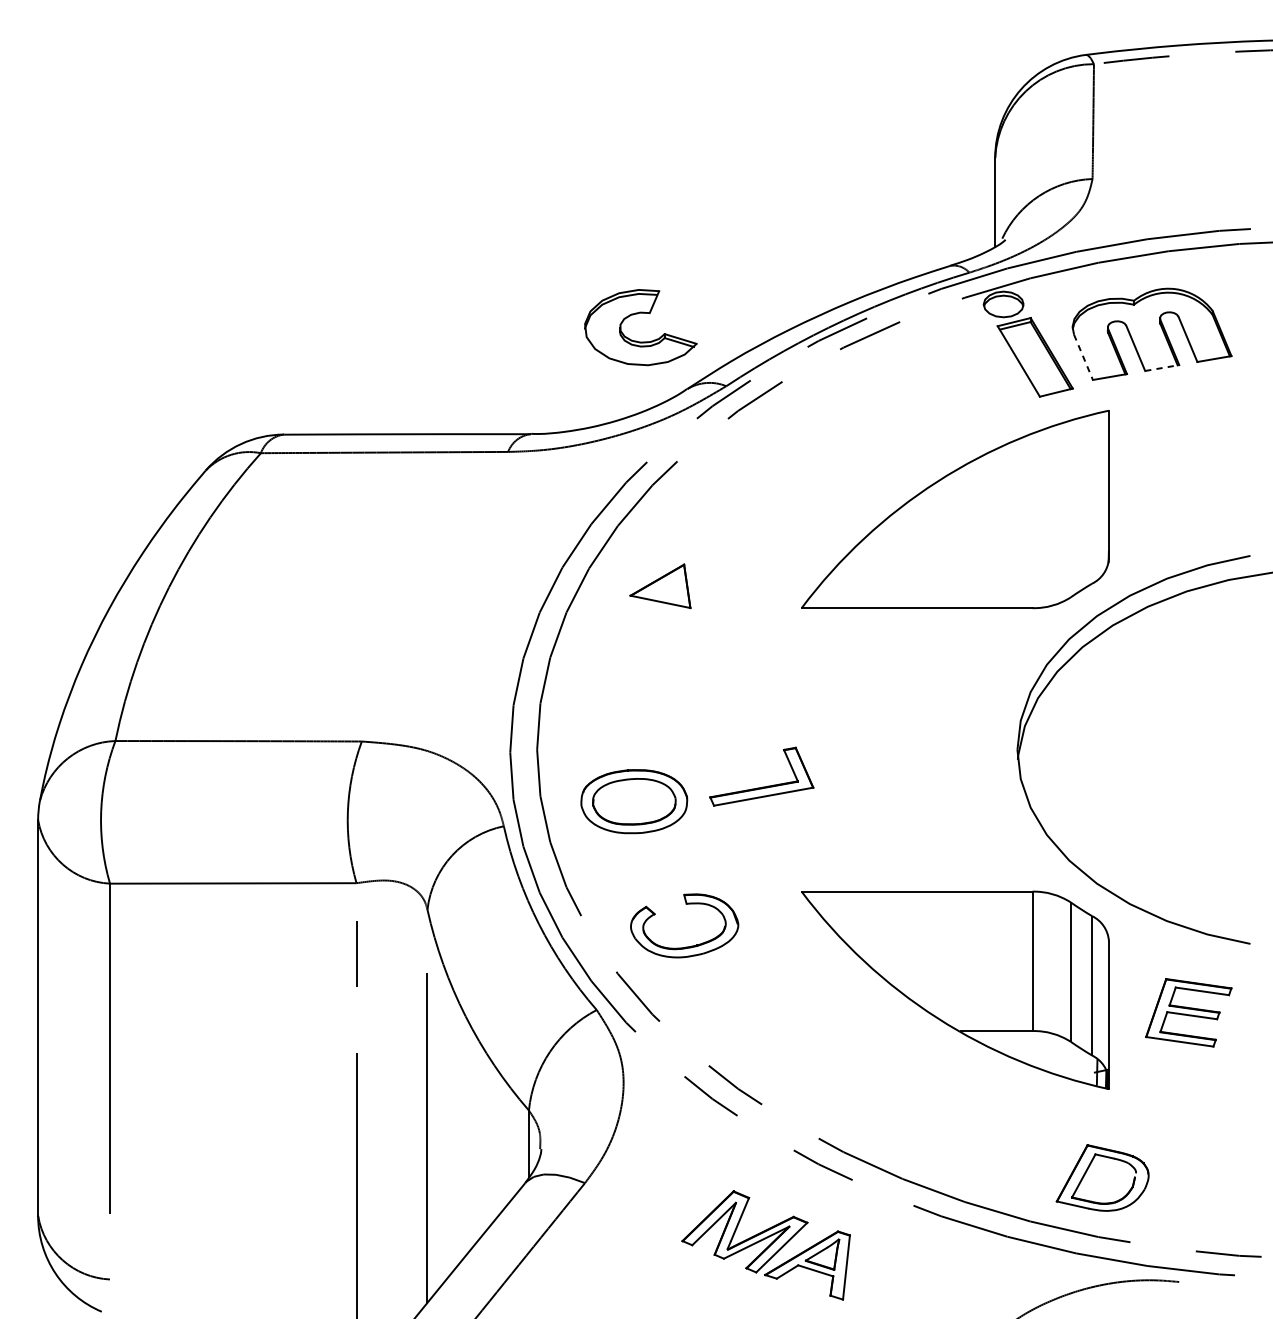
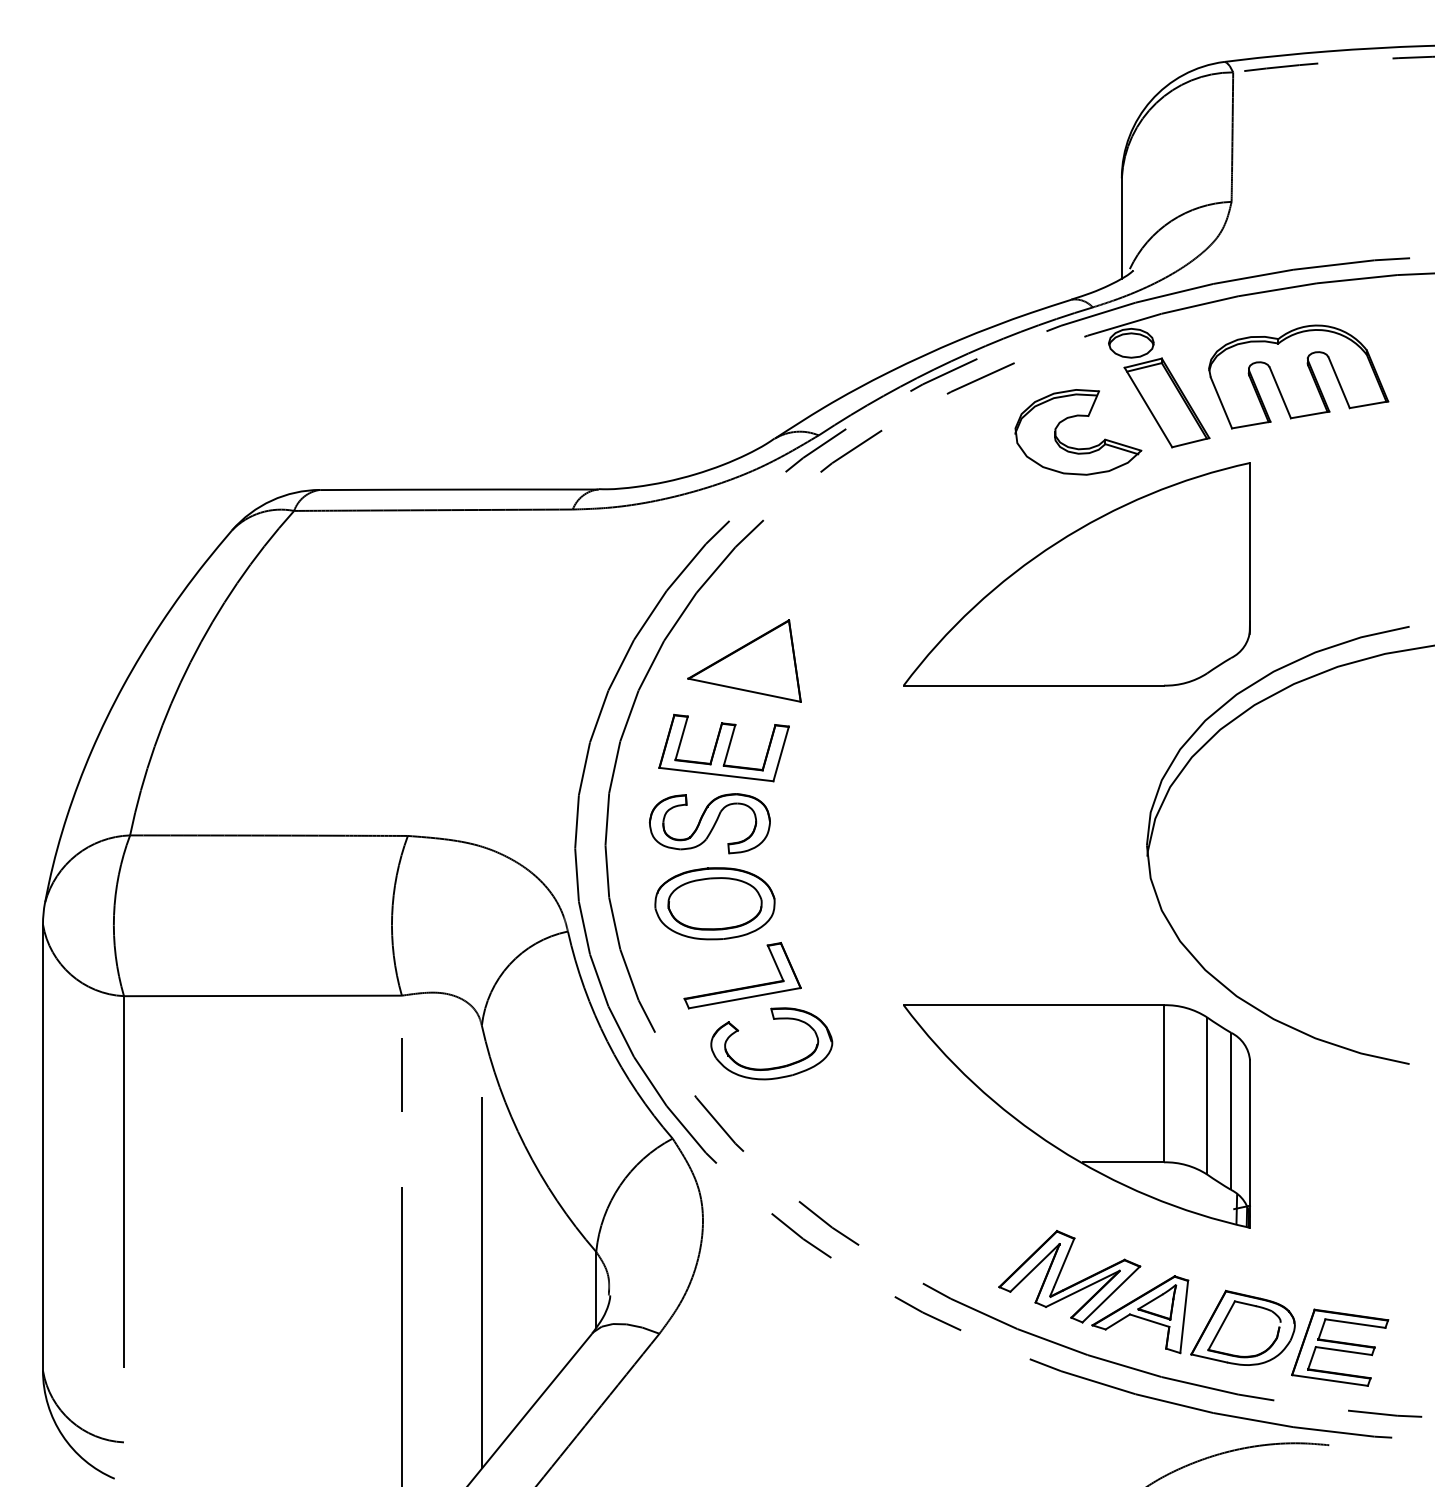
part: (638, 341) -> (1075, 447), moved
line: (1083, 356) -> (1221, 402), dashed -> solid
line: (1162, 367) -> (1310, 414), dashed -> solid
part: (660, 585) -> (744, 660), size x1.67
part: (641, 663) -> (723, 747), added
part: (629, 730) -> (709, 823), added
part: (764, 786) -> (745, 986), moved
part: (1189, 1012) -> (1340, 1347), moved
part: (766, 1245) -> (1093, 1292), moved

